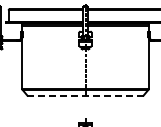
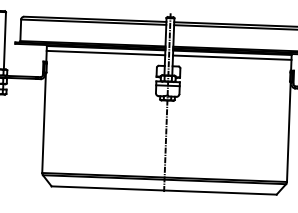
line: (85, 95) -> (164, 190), dashed -> solid

